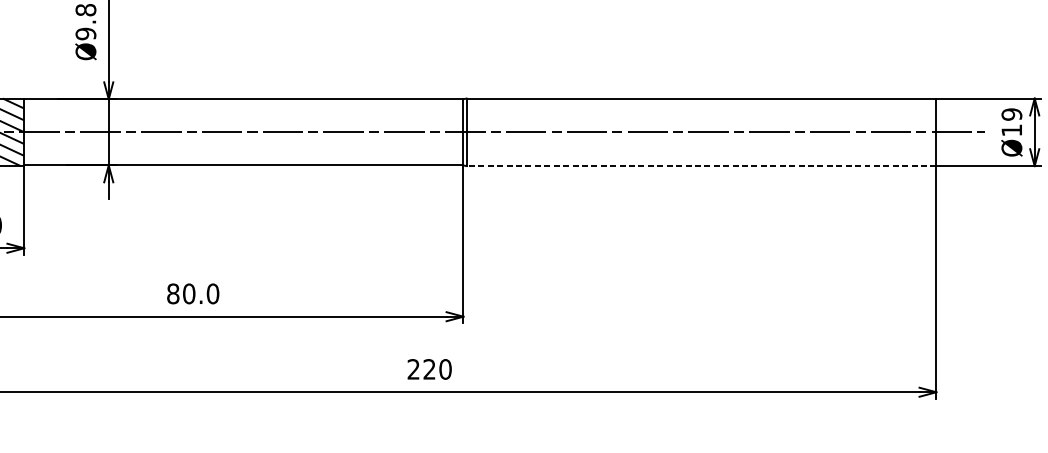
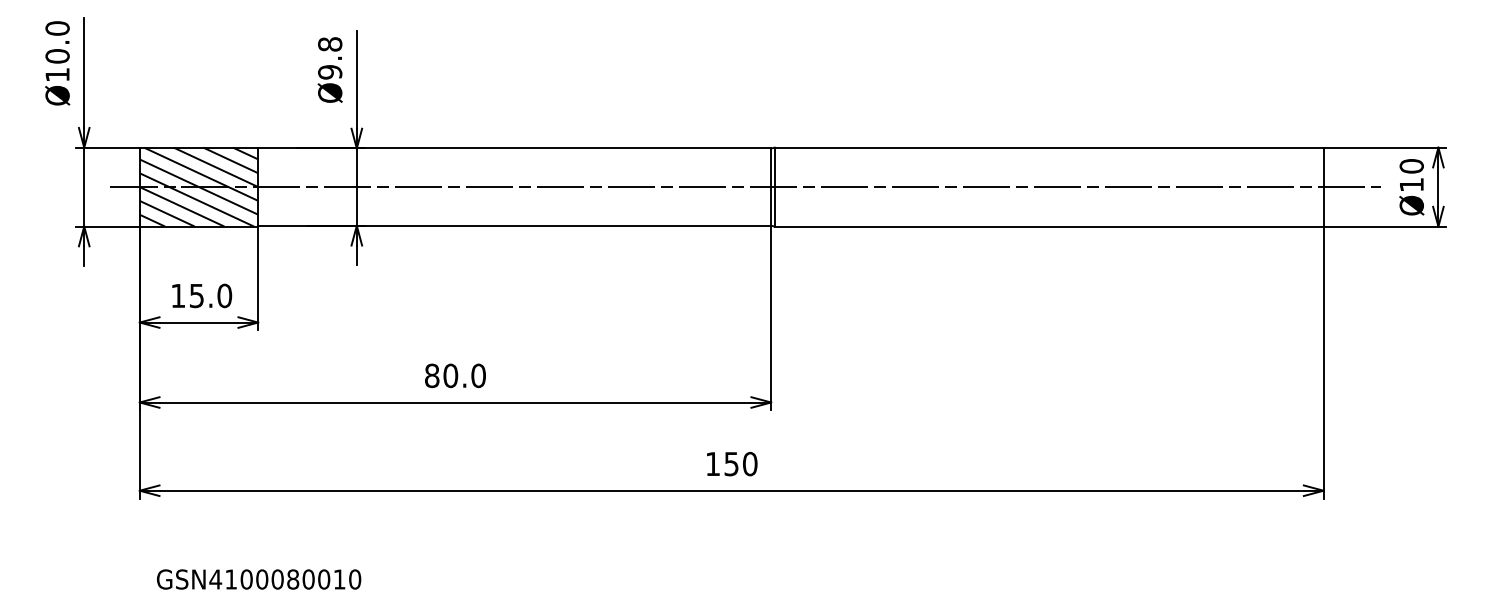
text: (1011, 114) -> (1411, 166), Ø19 -> Ø10
line: (700, 166) -> (1048, 226), dashed -> solid
text: (421, 368) -> (722, 463), 220 -> 150

